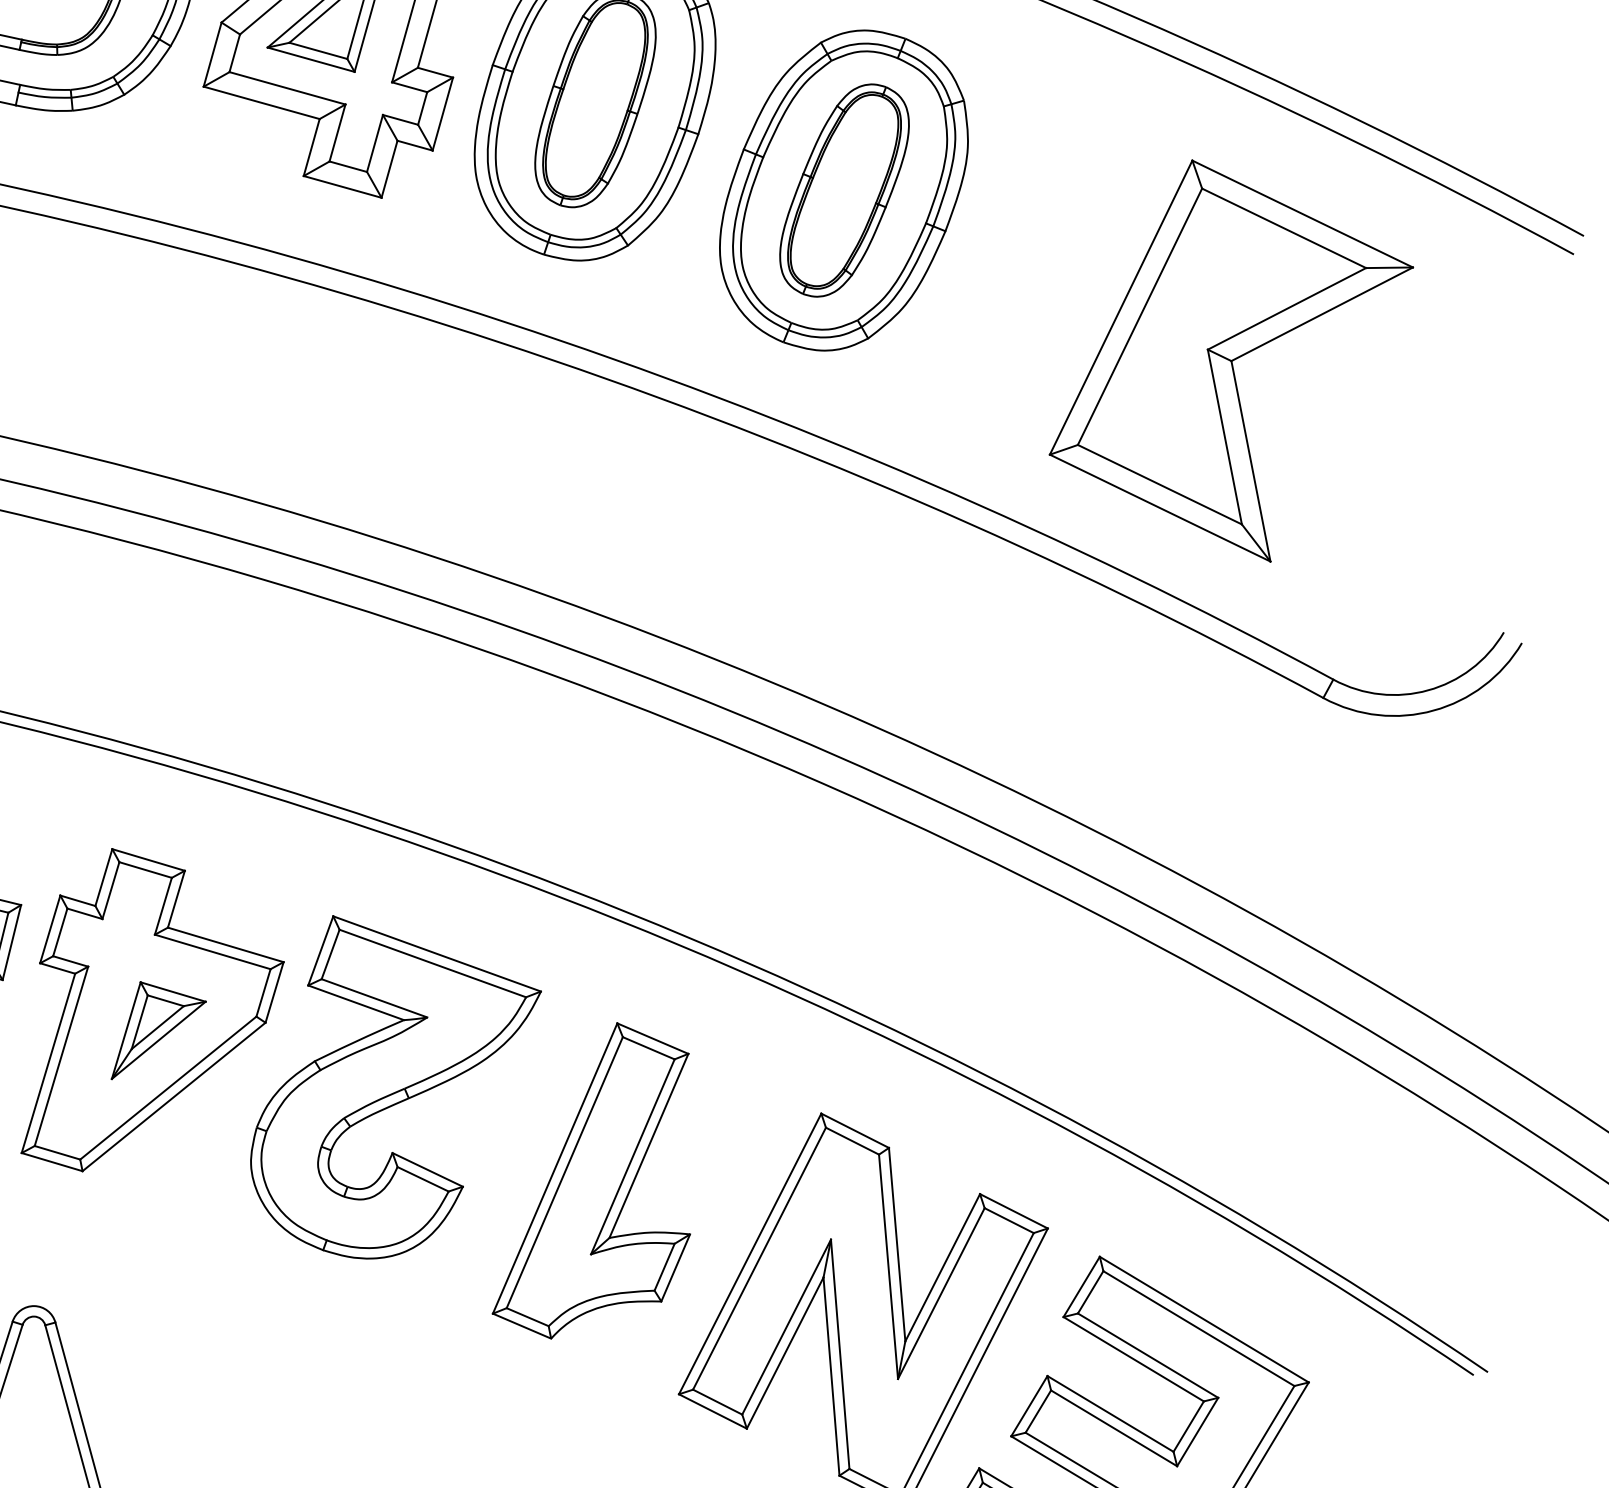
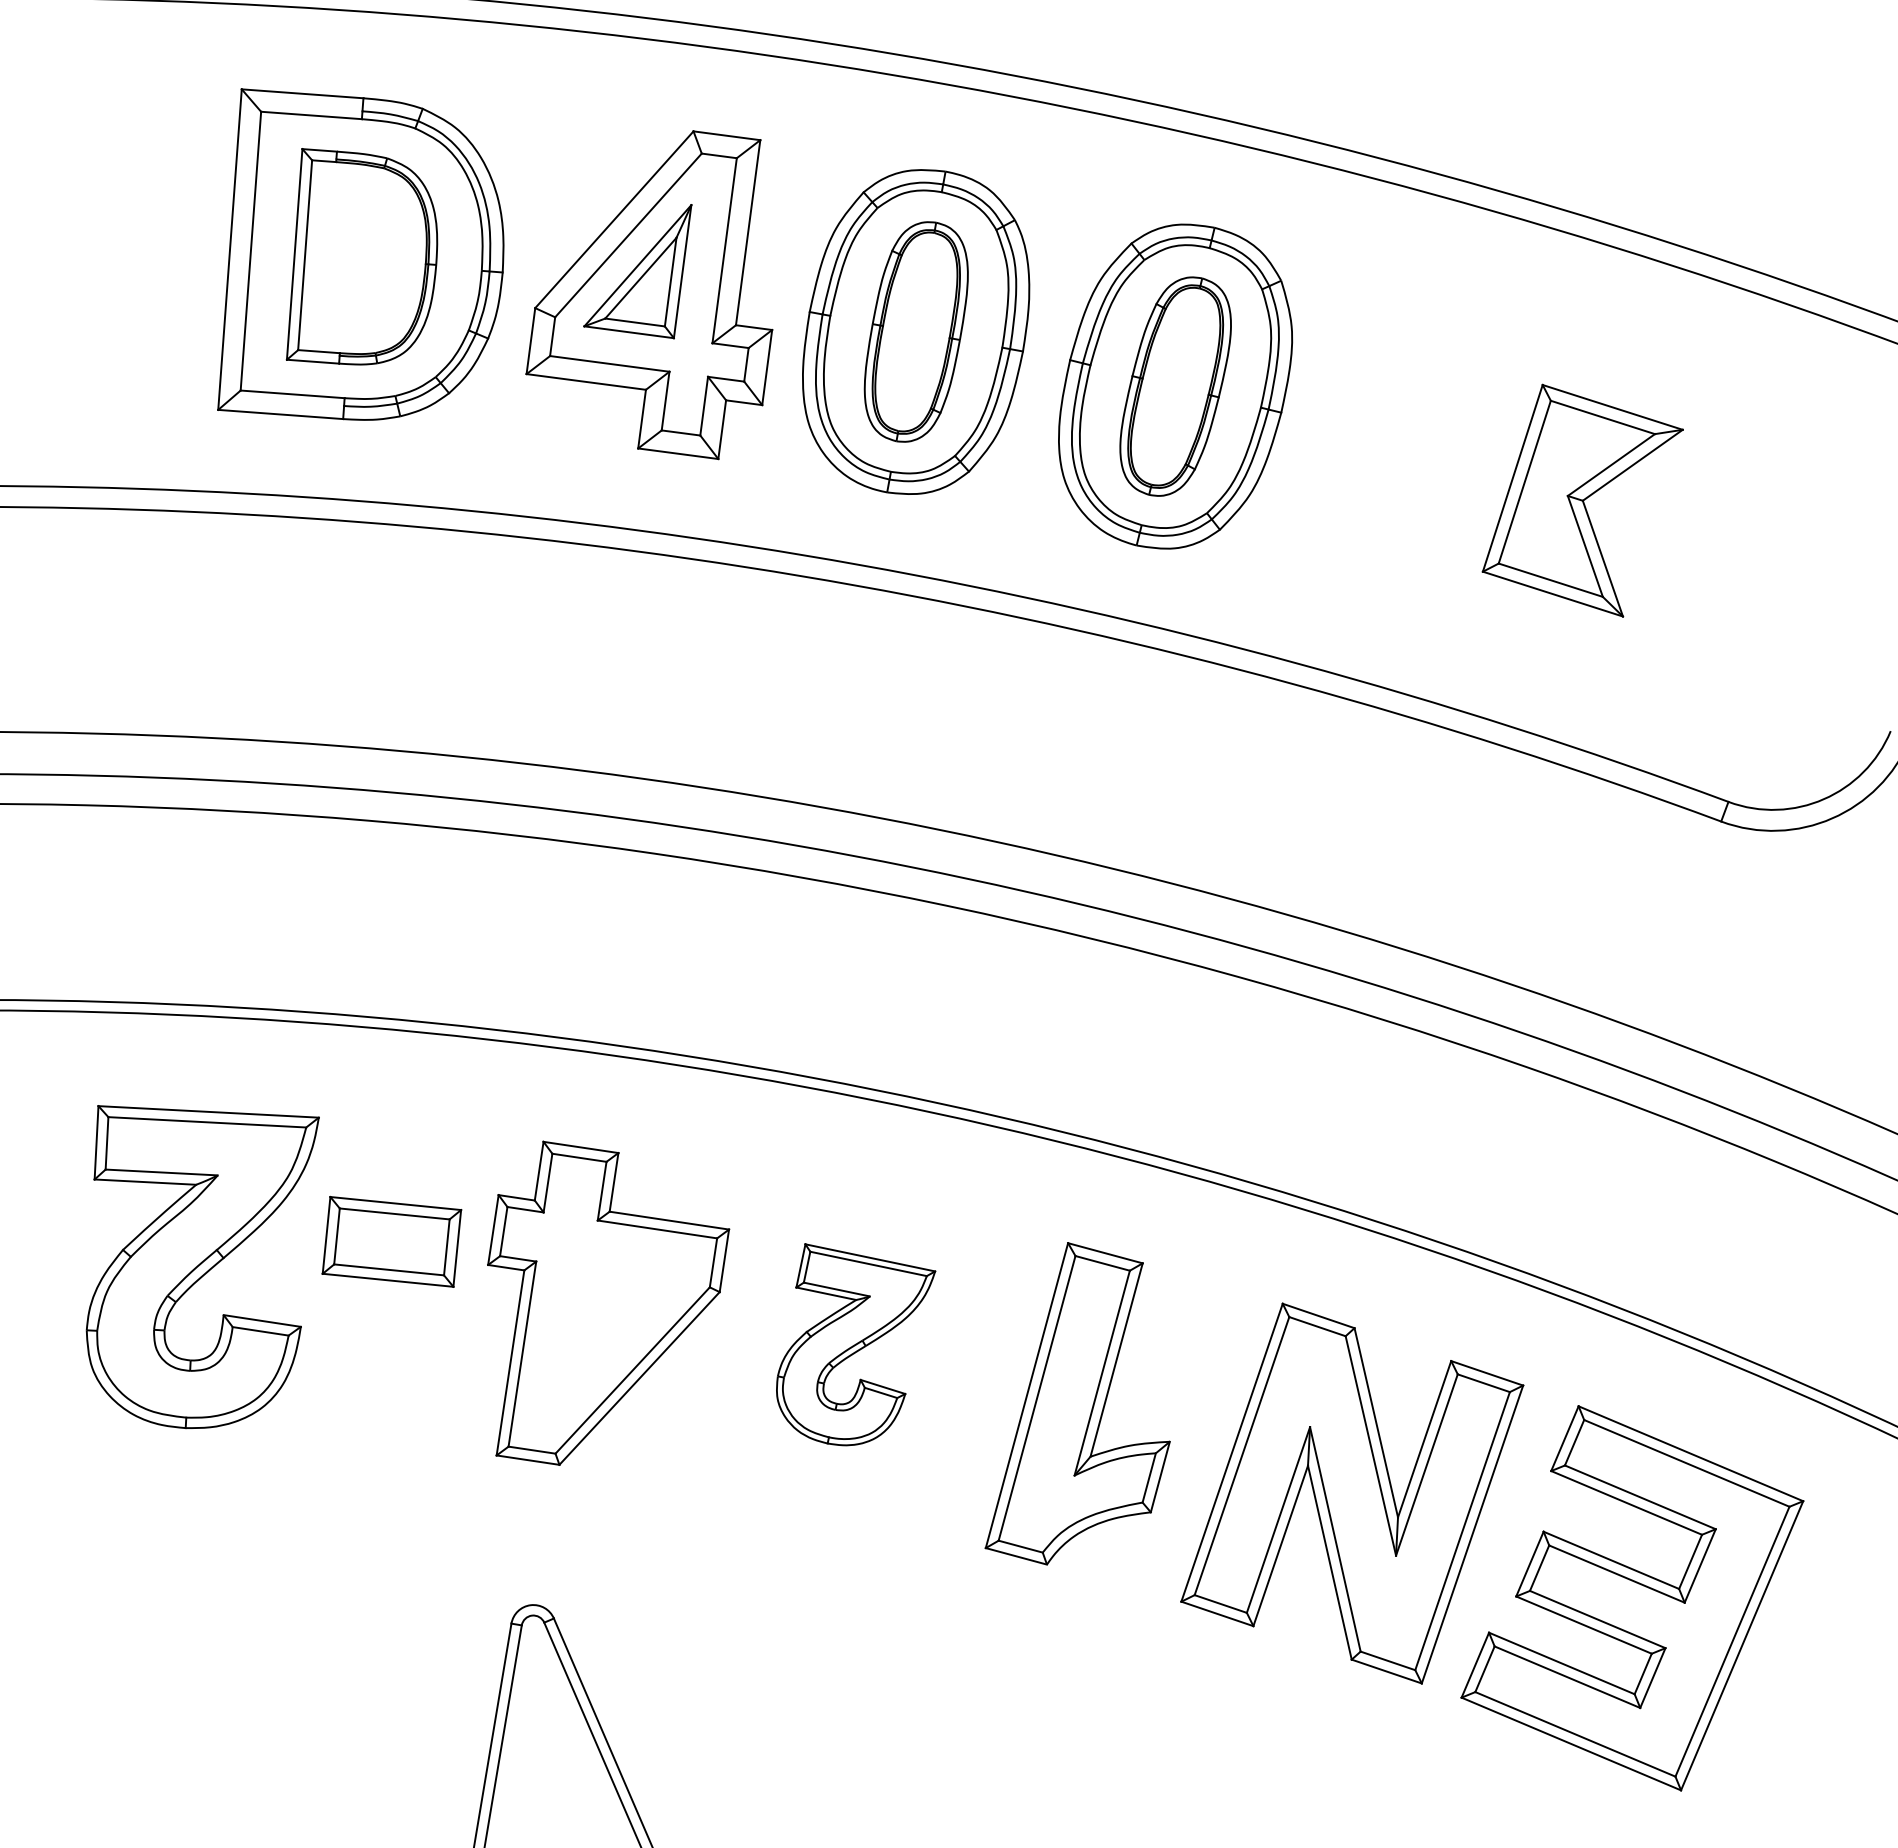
part: (1231, 360) -> (1582, 500), size x0.6
part: (159, 1035) -> (616, 1319), removed
part: (392, 1093) -> (855, 1344), size x0.6

